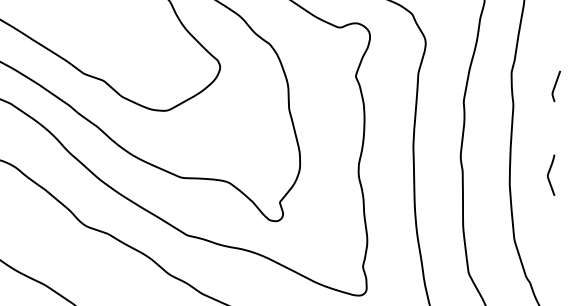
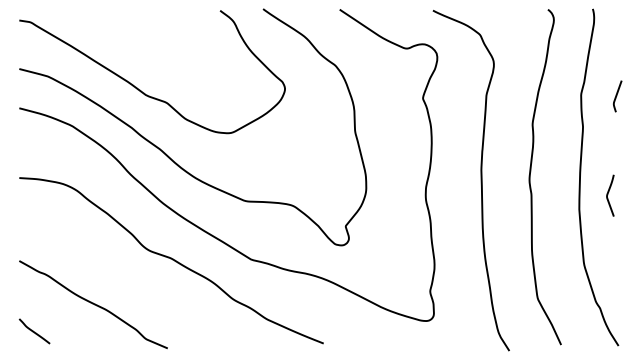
curve: (556, 86) -> (617, 96), moved
curve: (549, 174) -> (608, 194), moved

